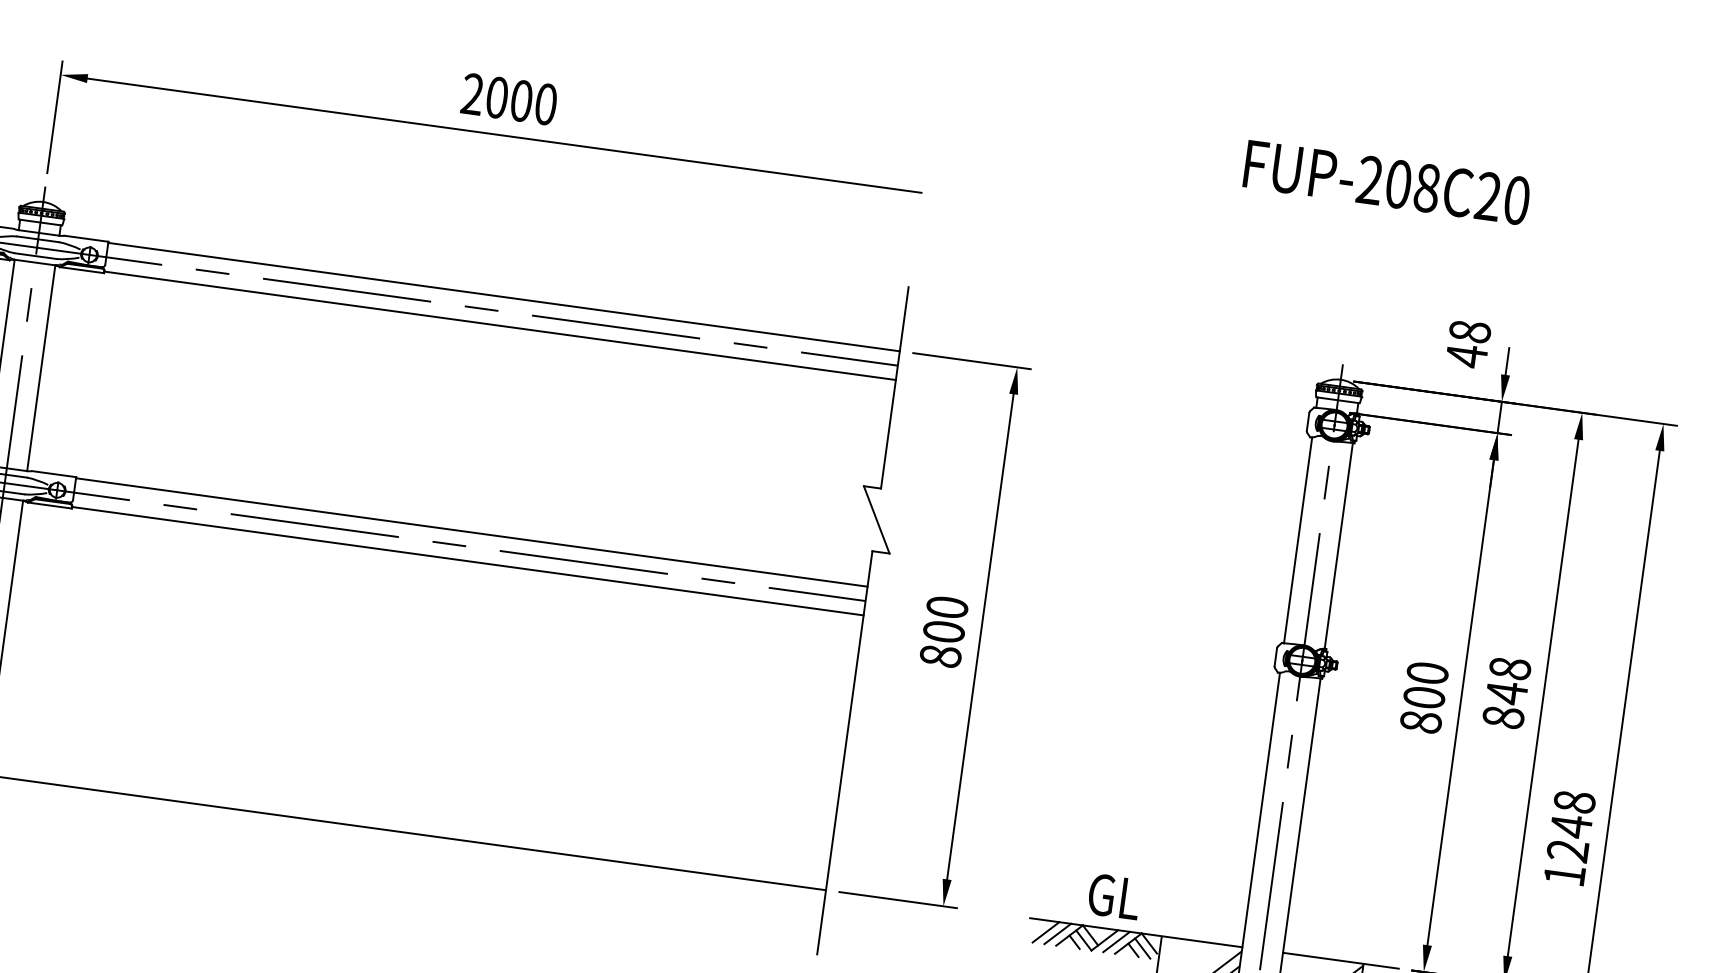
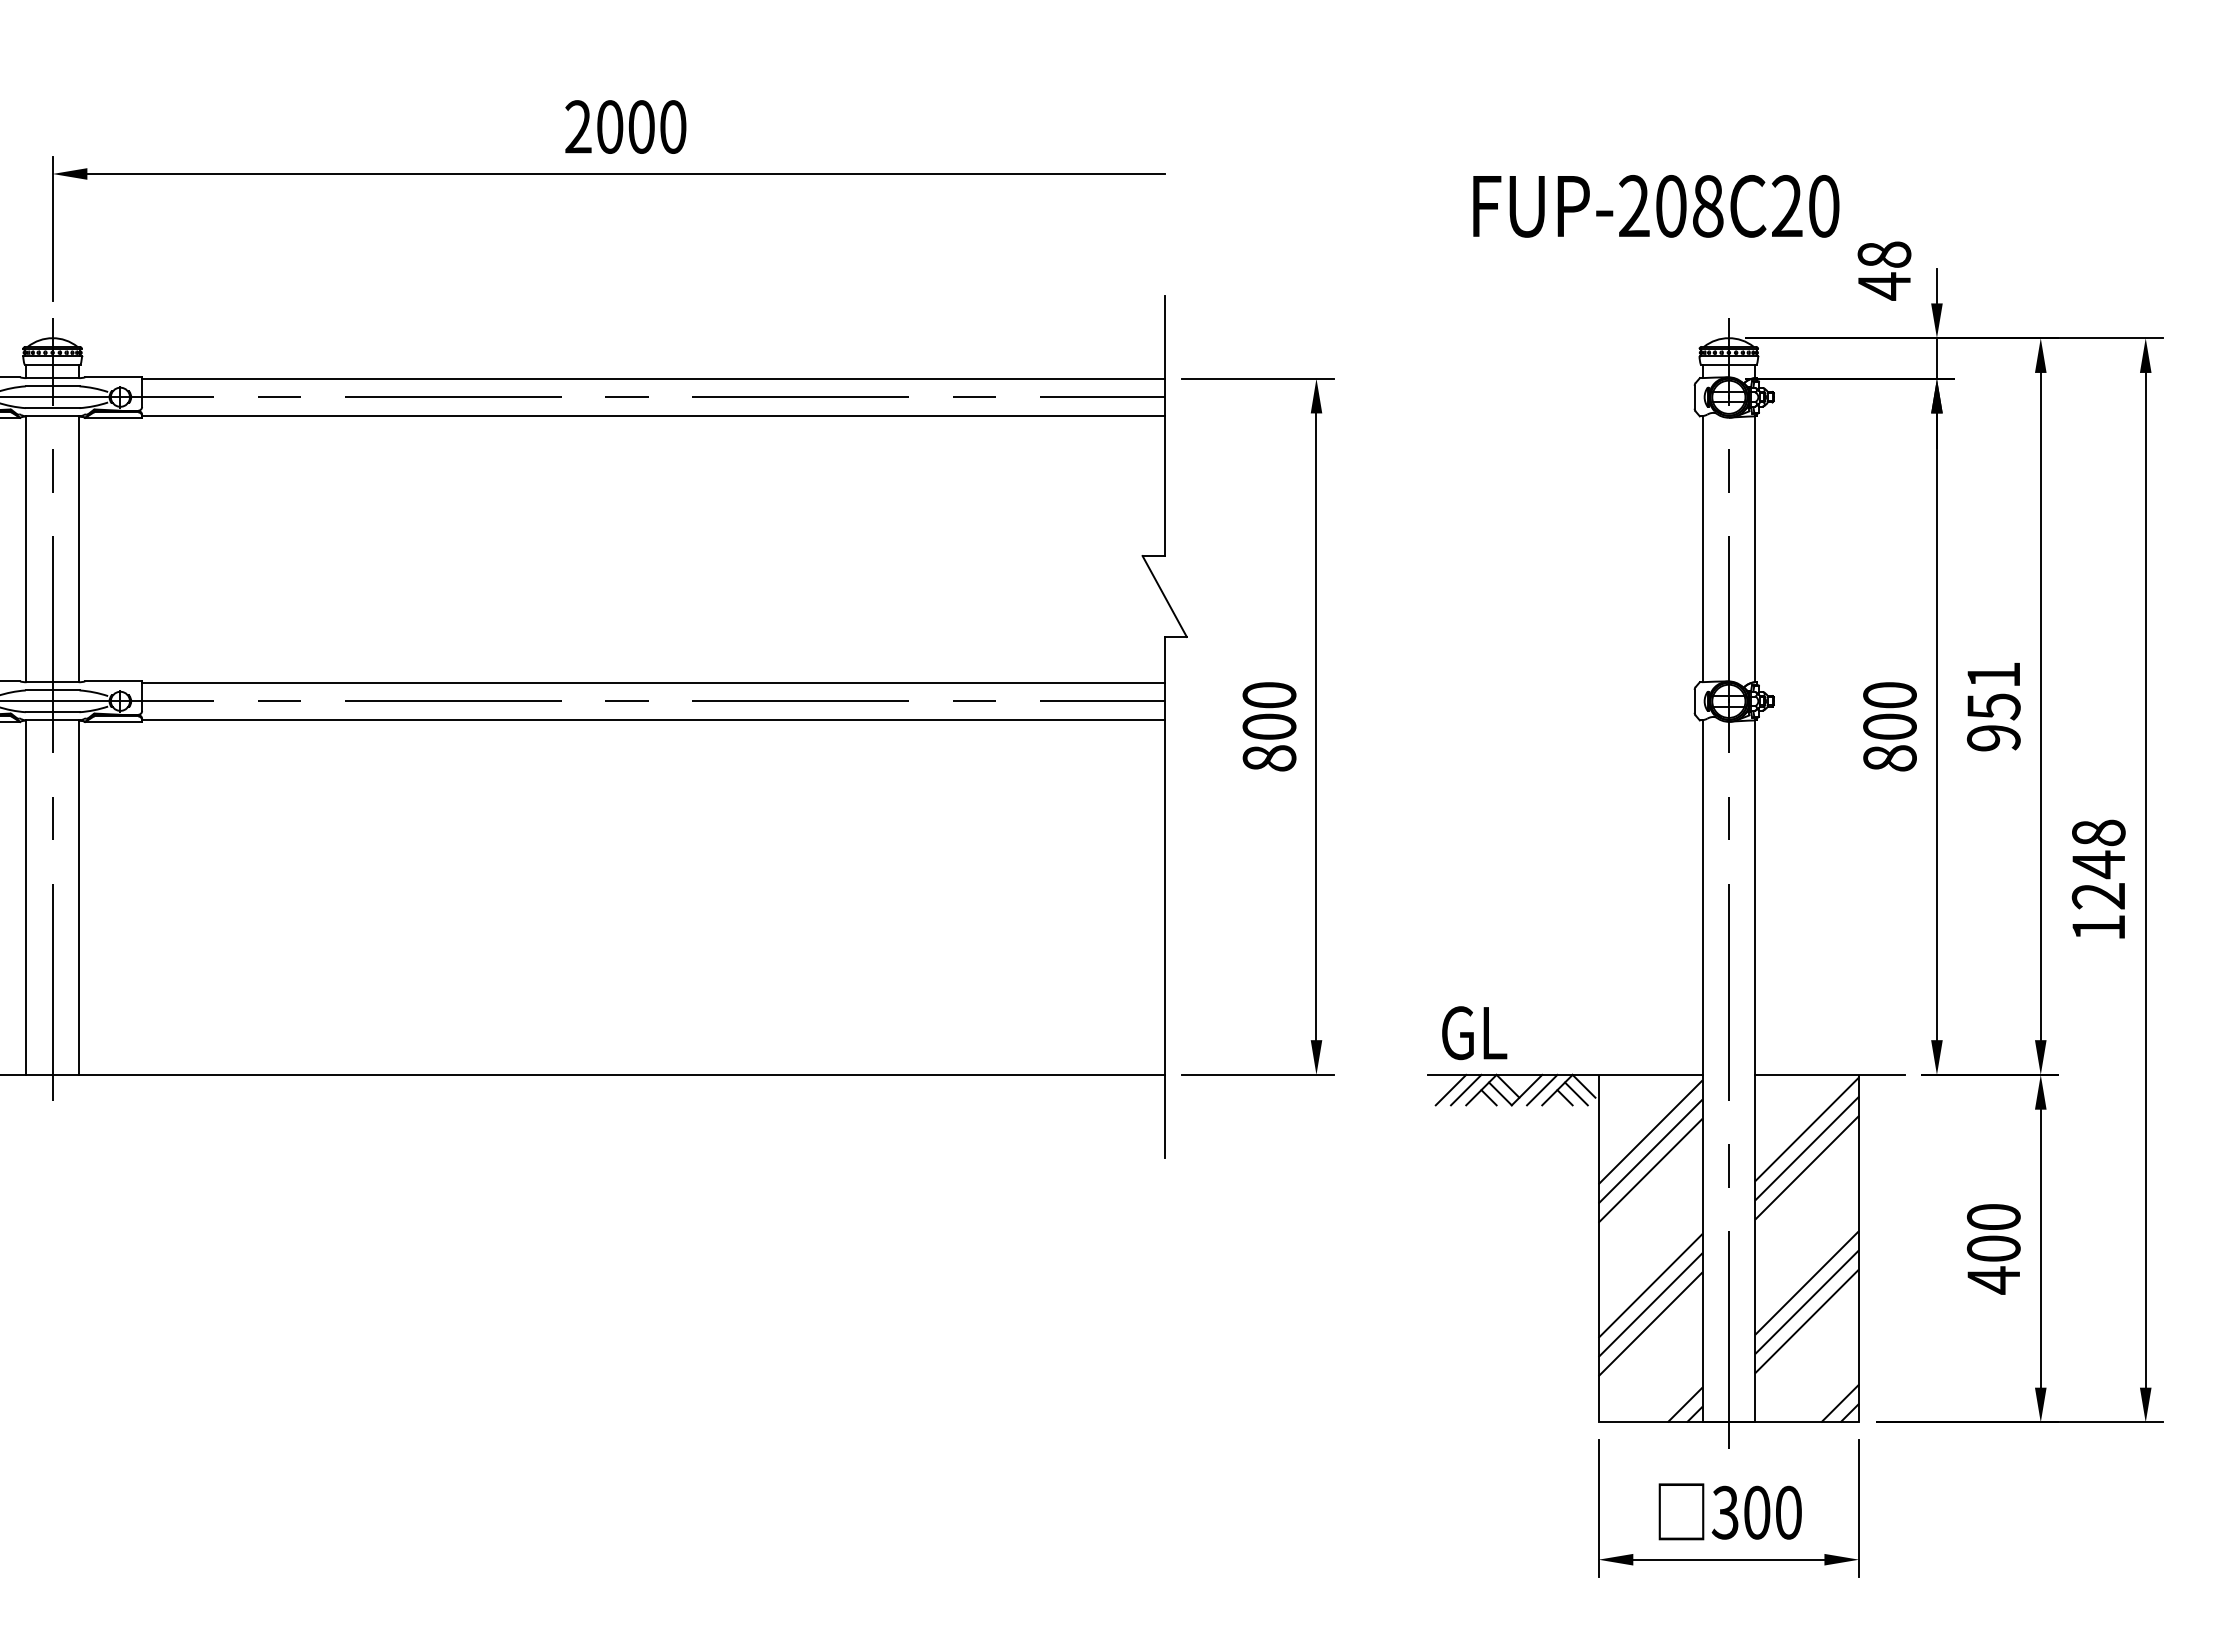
text: (1387, 182) -> (1656, 206), moved
text: (1506, 692) -> (1993, 706), 848 -> 951
text: (1114, 897) -> (1474, 1033), moved

